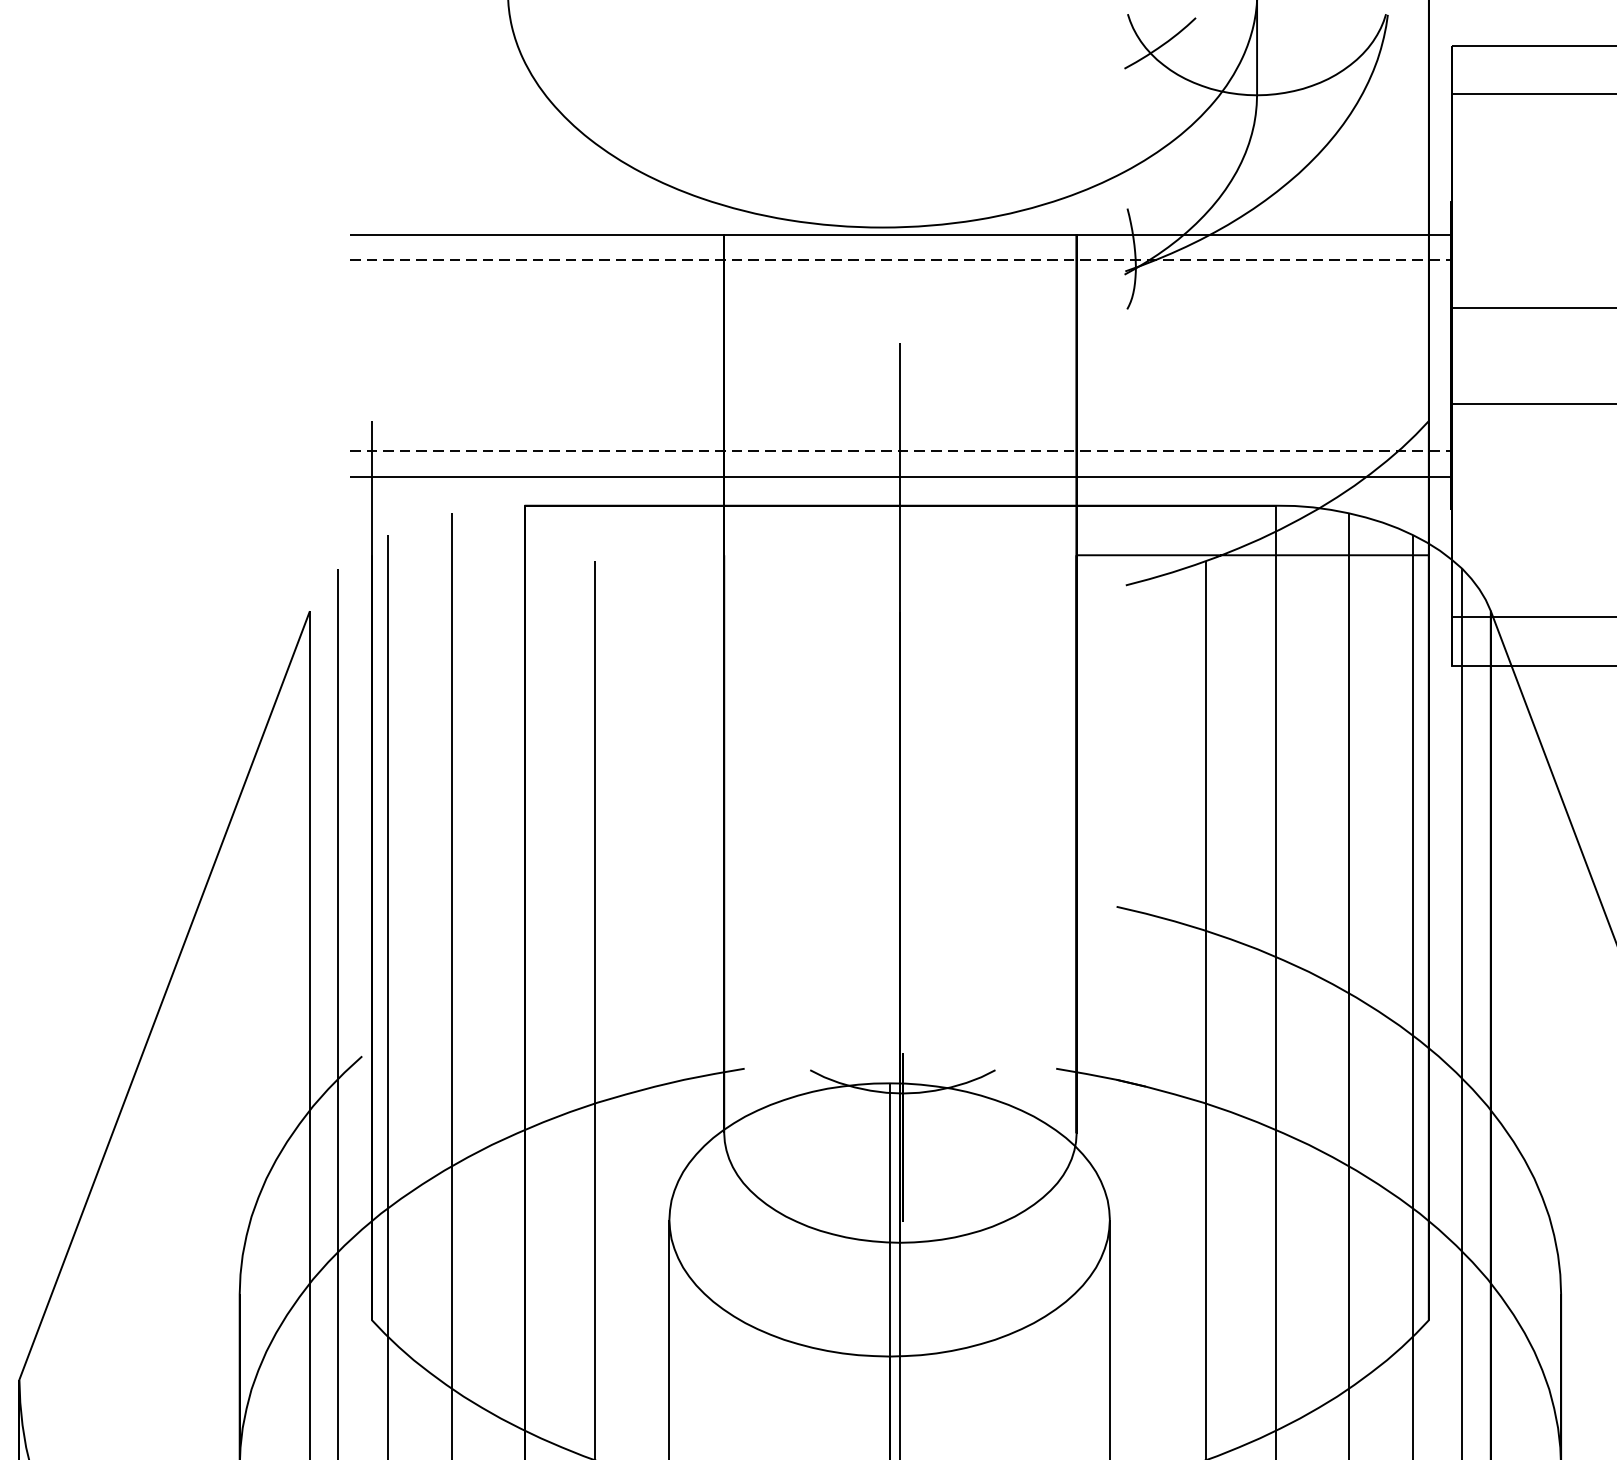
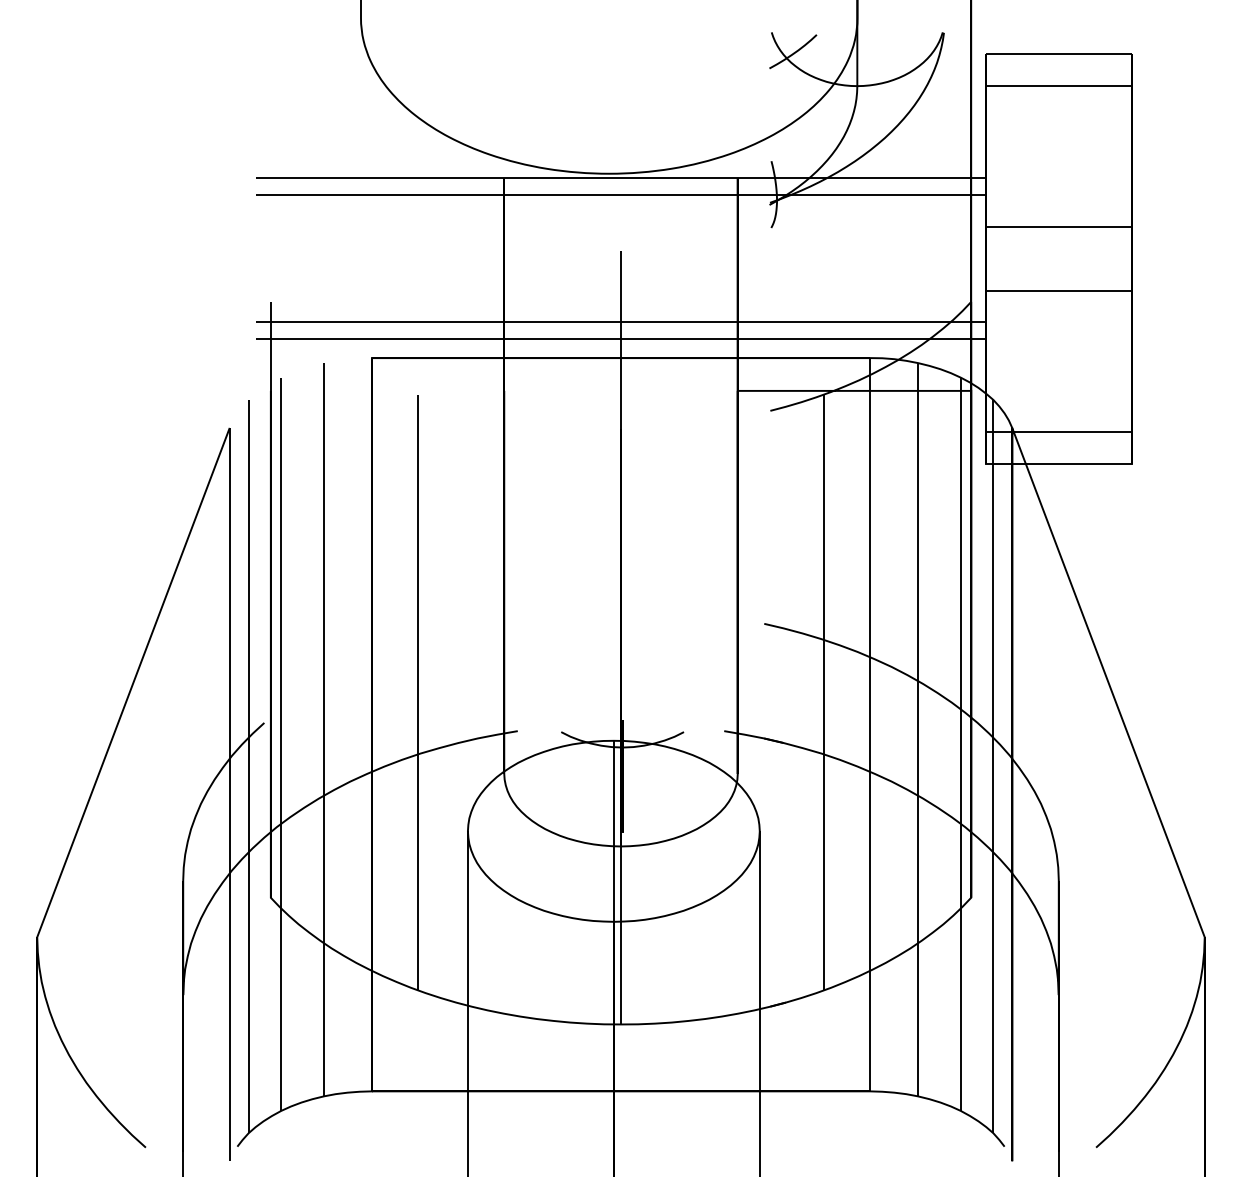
line: (901, 260) -> (621, 195), dashed -> solid
line: (901, 452) -> (621, 322), dashed -> solid

